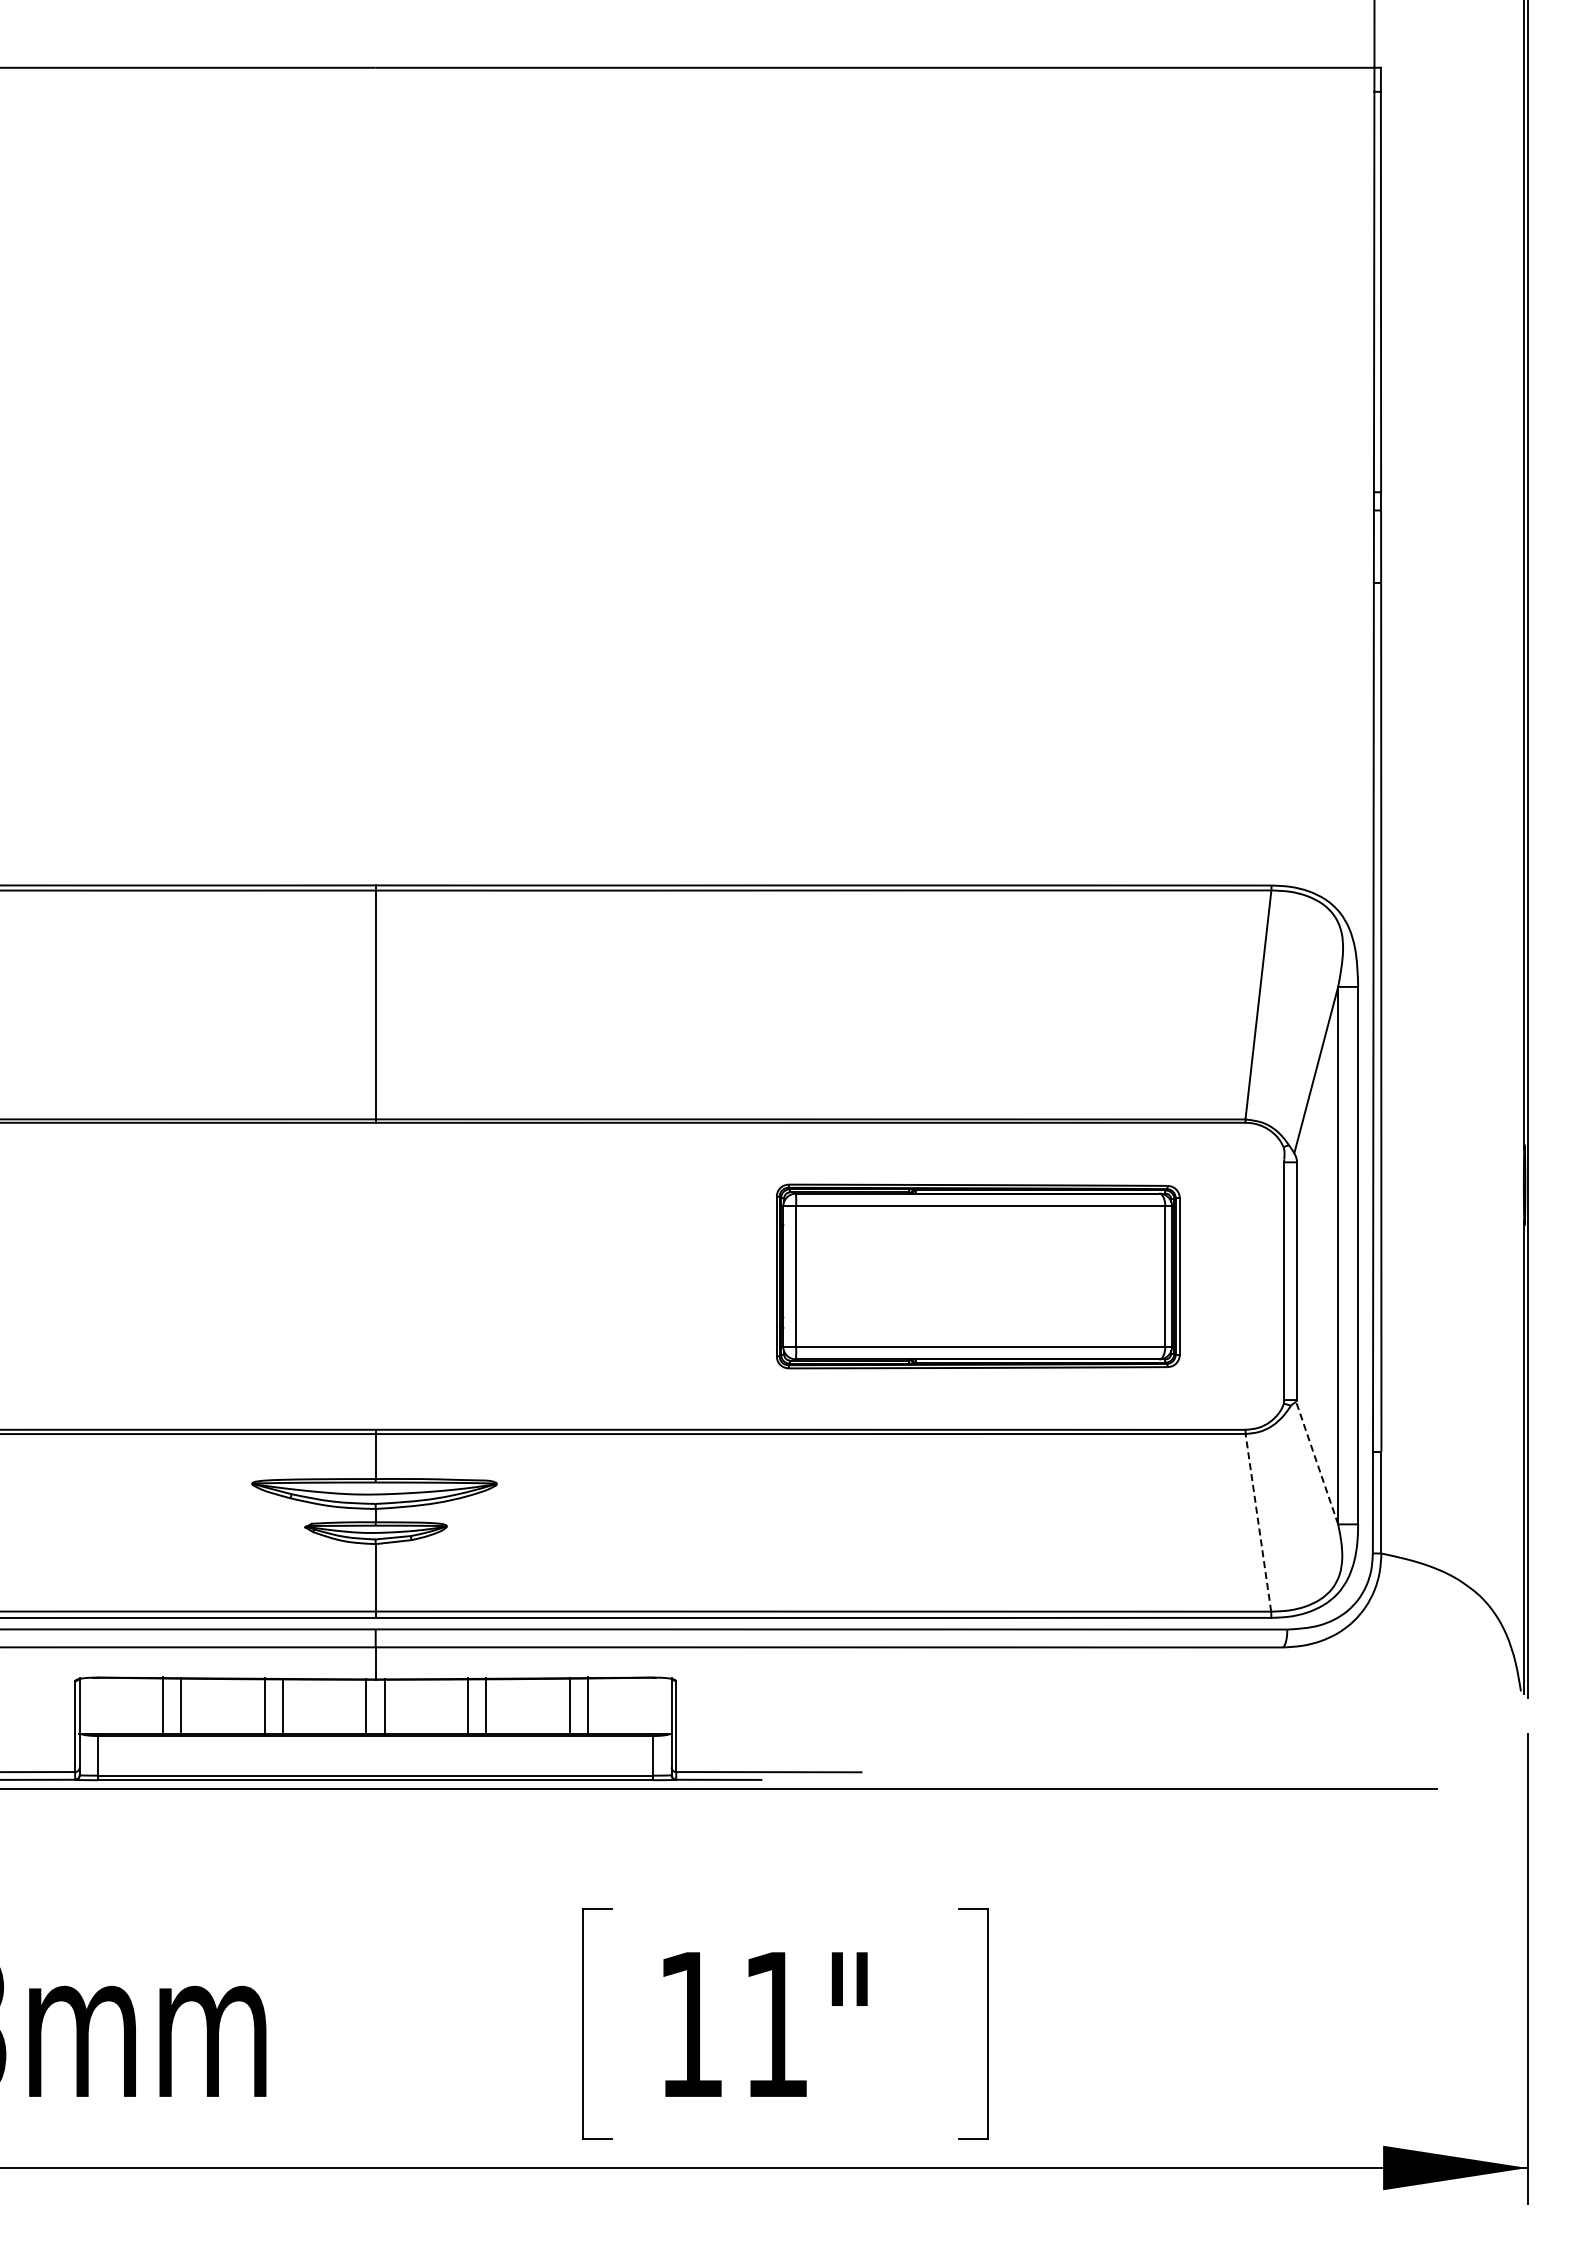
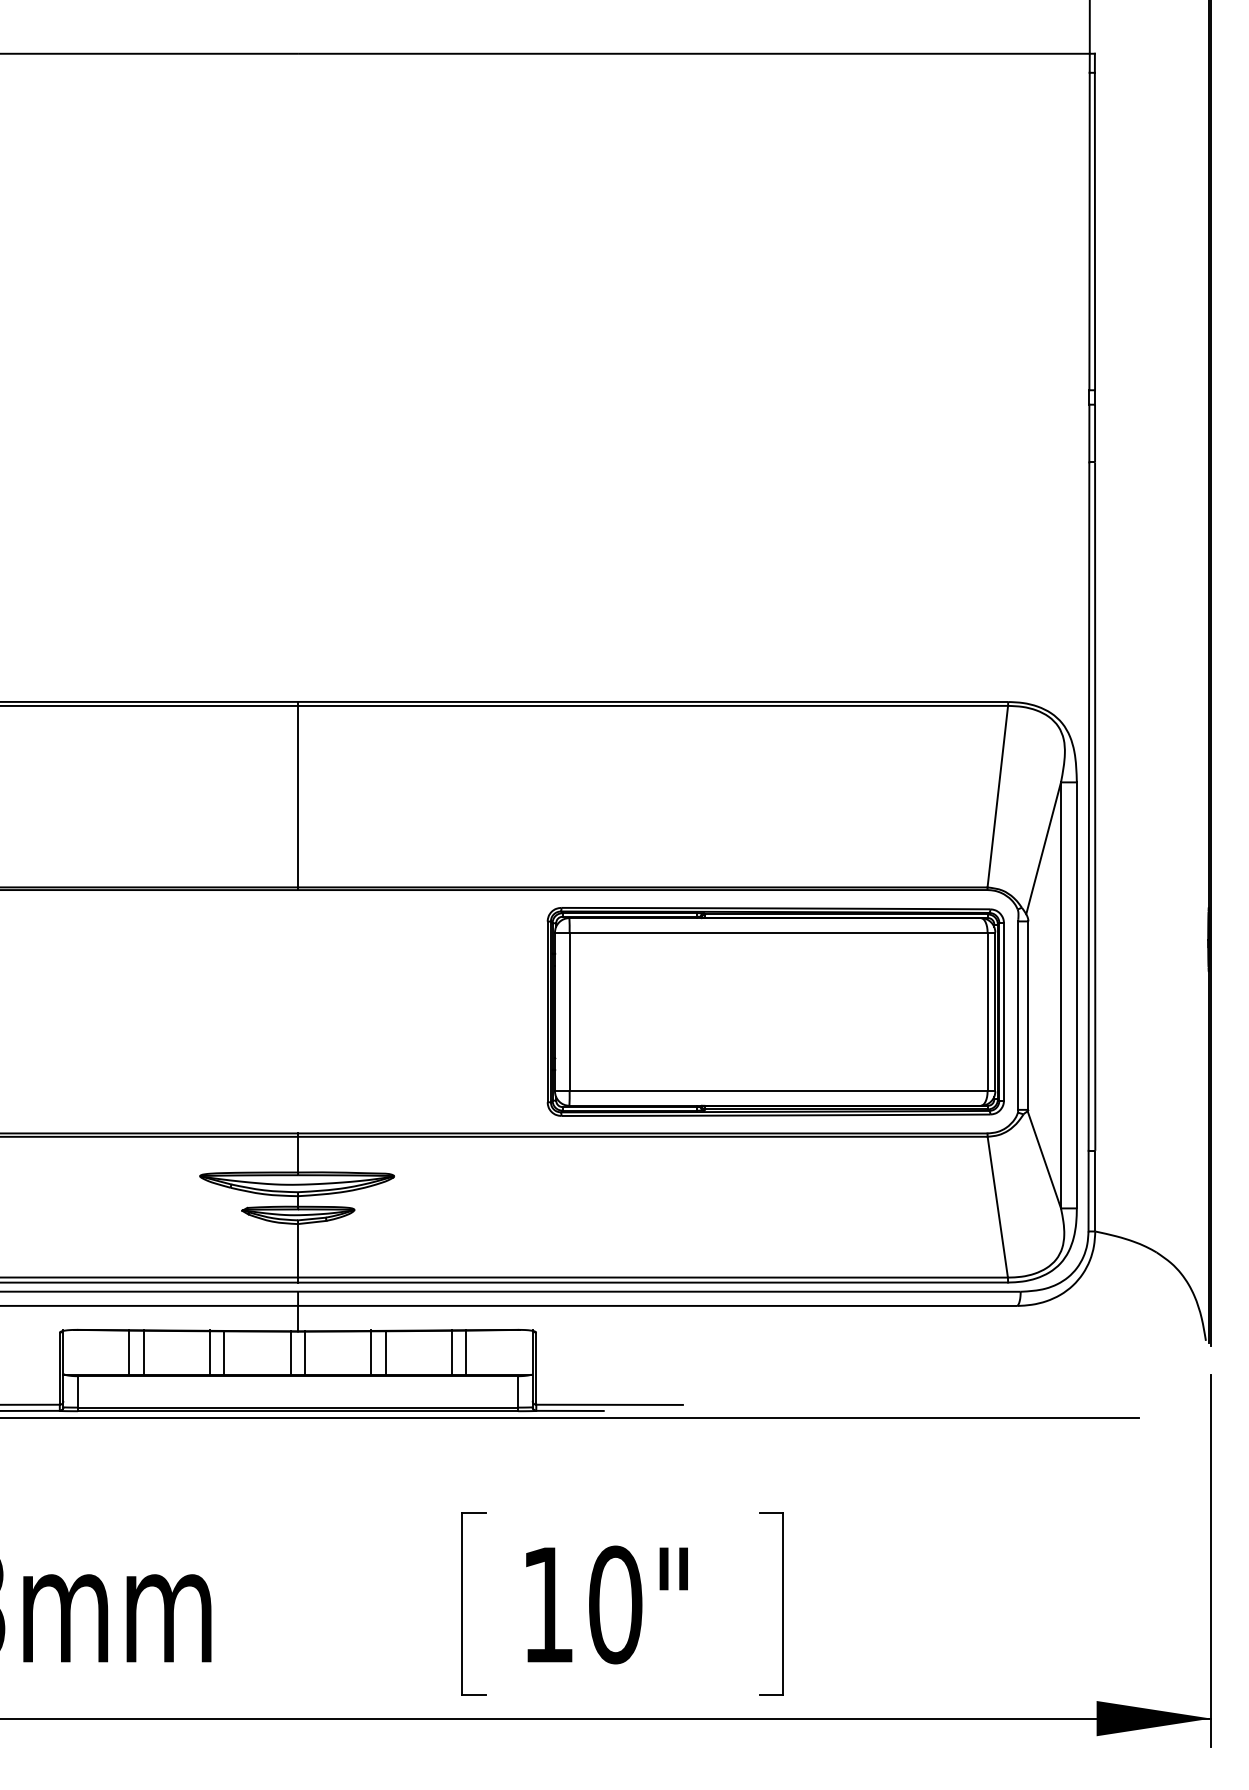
part: (977, 1276) -> (775, 1011), size x1.43
line: (1317, 1463) -> (1044, 1160), dashed -> solid
line: (1258, 1522) -> (997, 1206), dashed -> solid
text: (776, 2024) -> (615, 1604), 11" -> 10"

